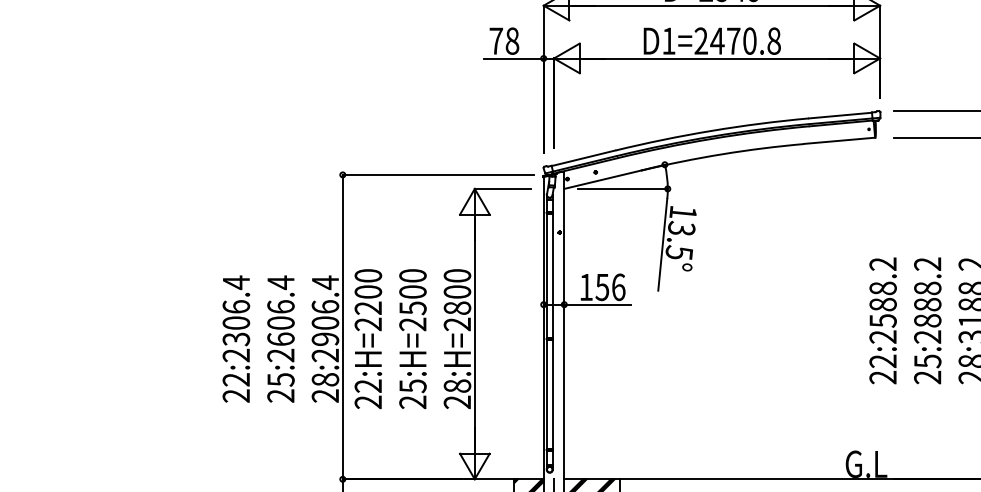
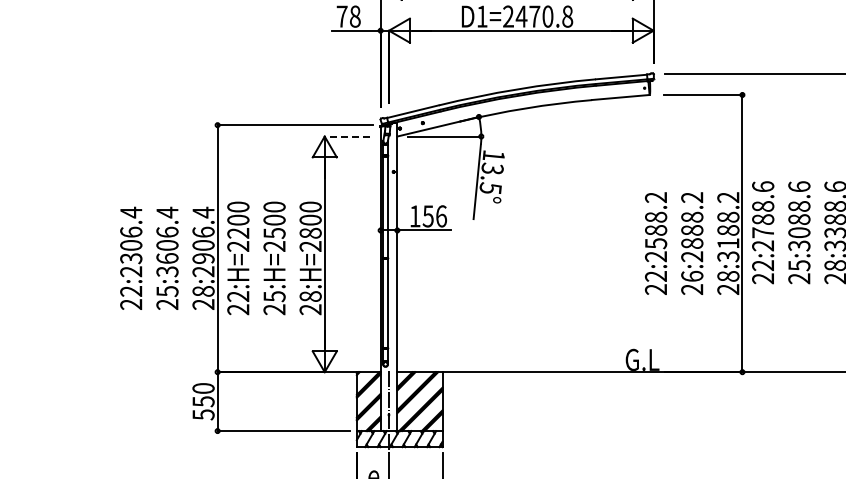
line: (502, 188) -> (347, 136), solid -> dashed
text: (281, 355) -> (167, 271), 25:2606.4 -> 25:3606.4
text: (928, 361) -> (692, 276), 25:2888.2 -> 26:2888.2

